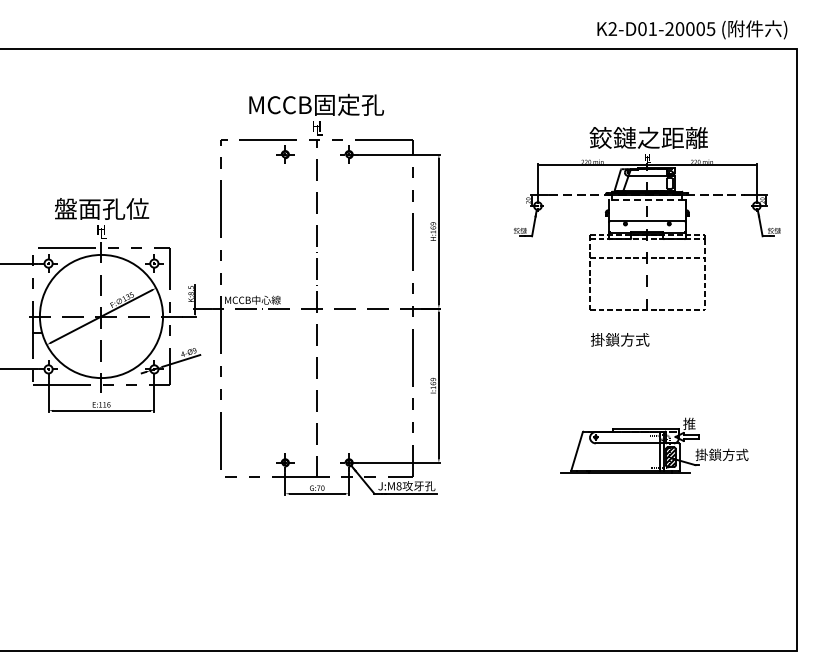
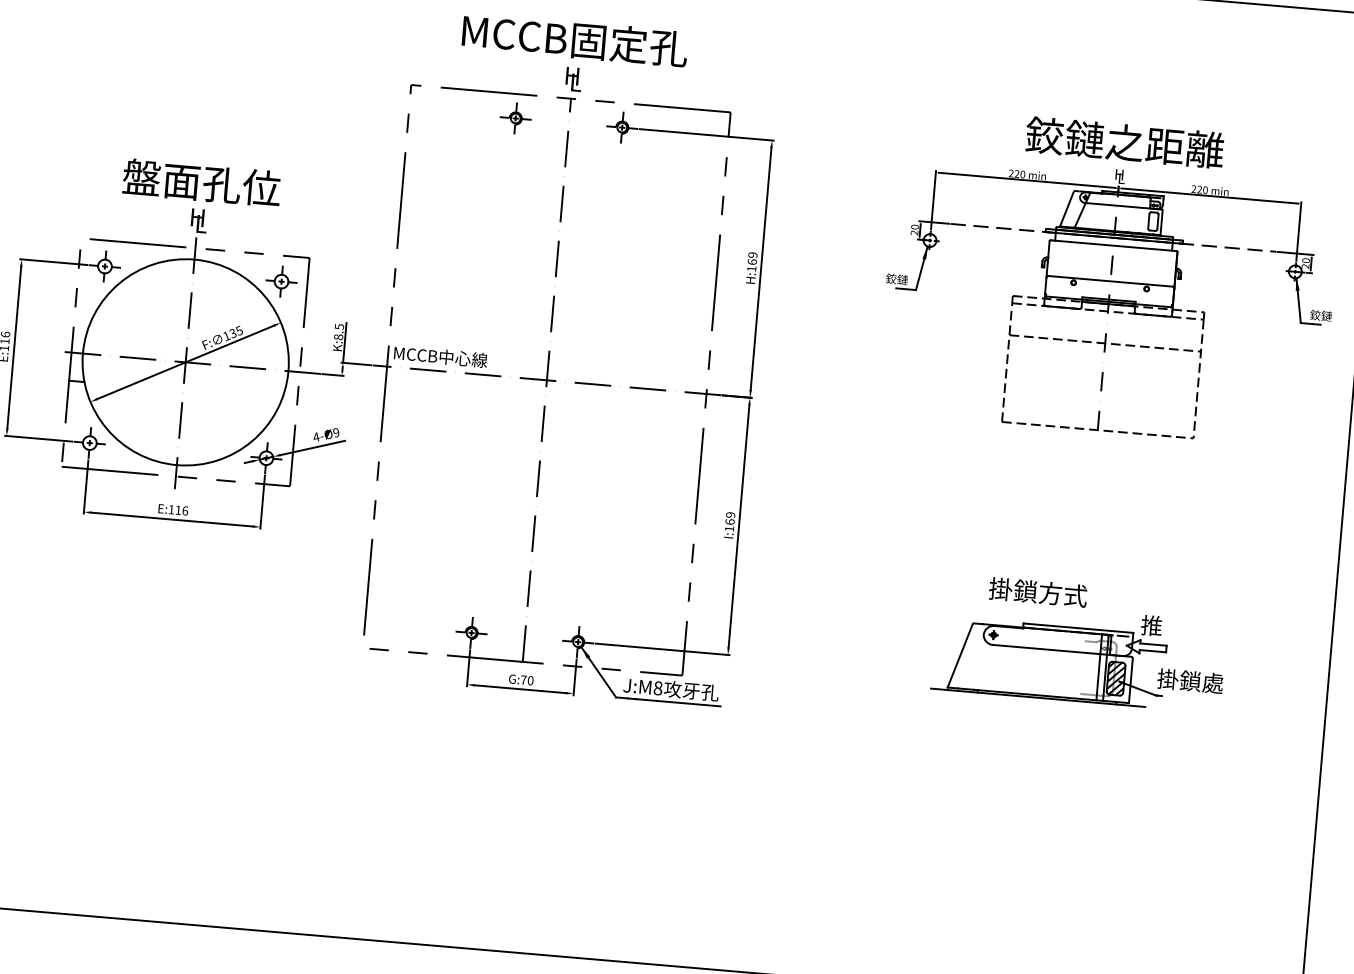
line: (646, 199) -> (1112, 245), dashed -> solid
text: (620, 339) -> (1038, 591), moved
text: (735, 454) -> (1224, 683), 掛鎖方式 -> 掛鎖處

